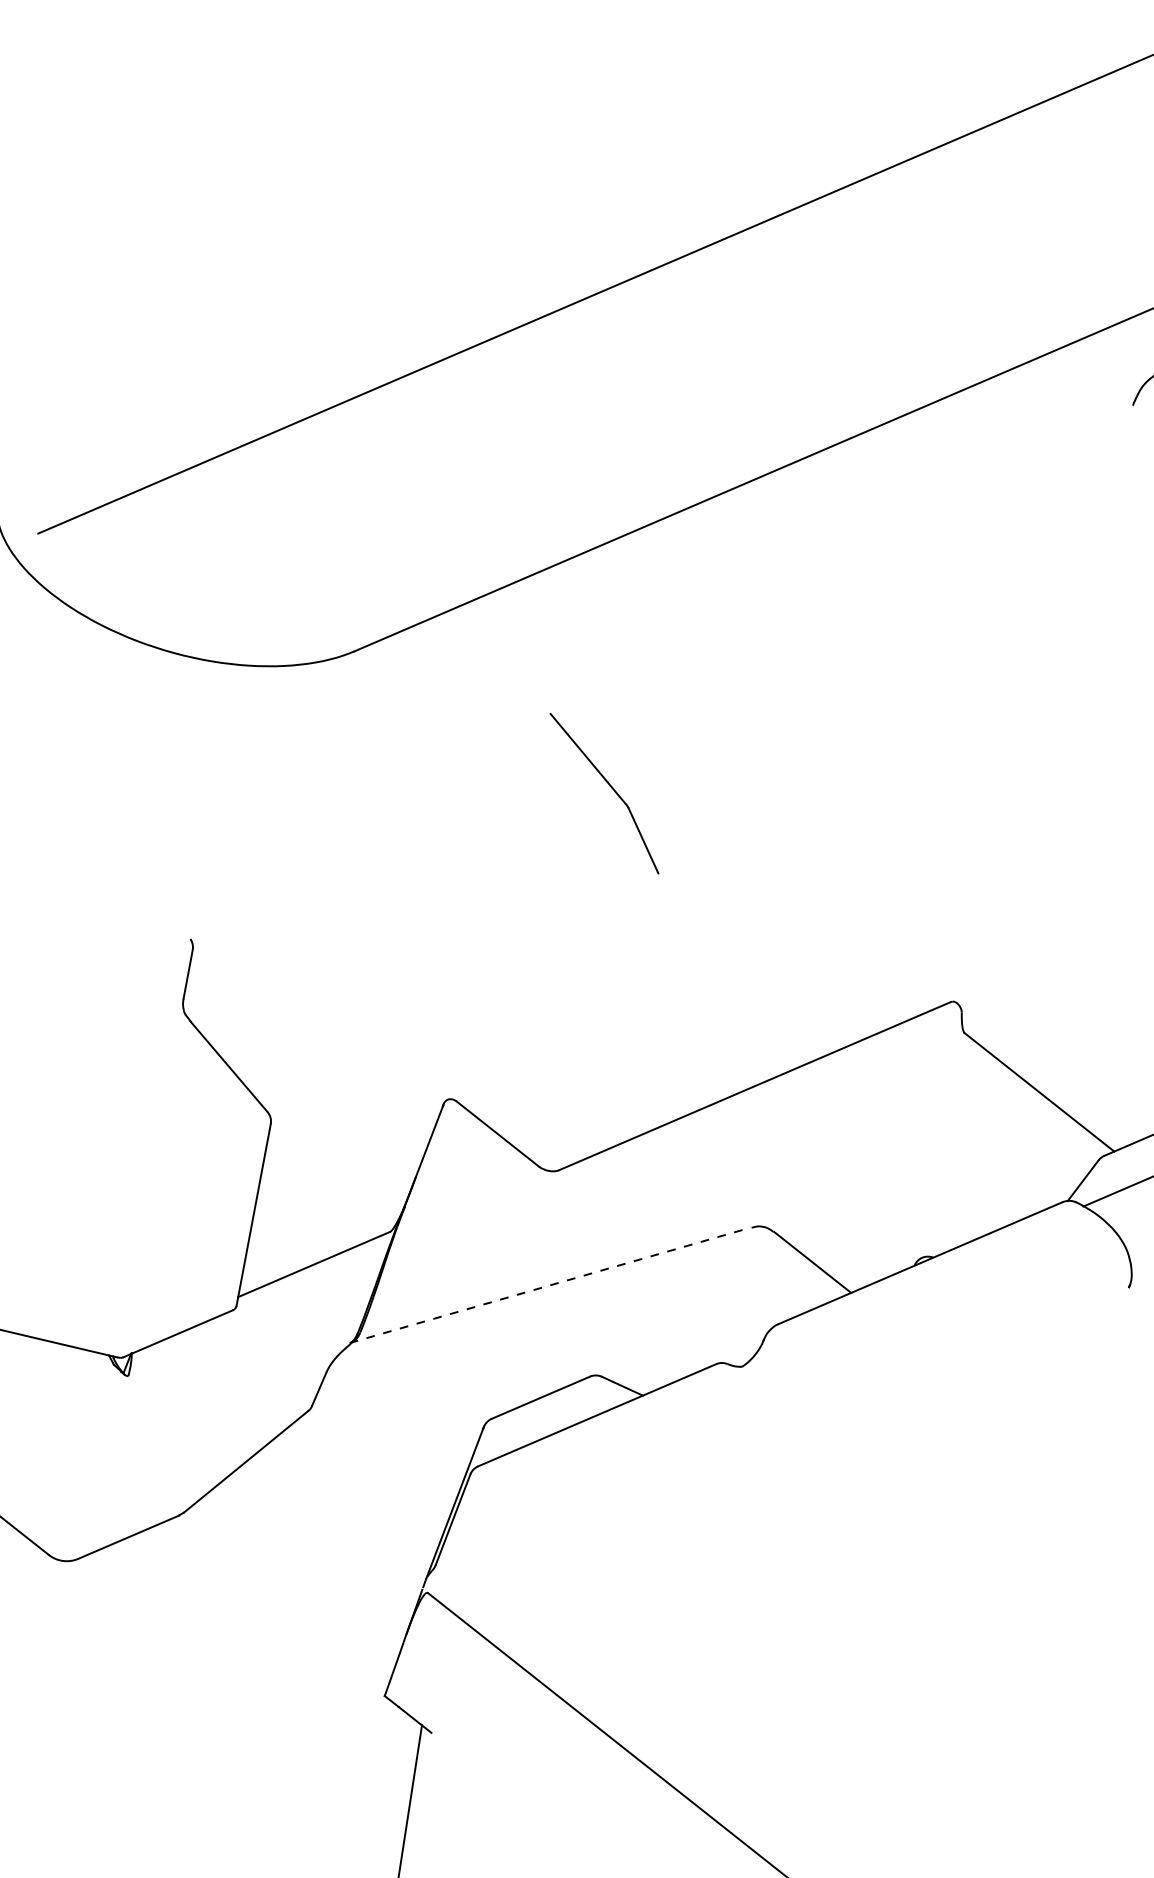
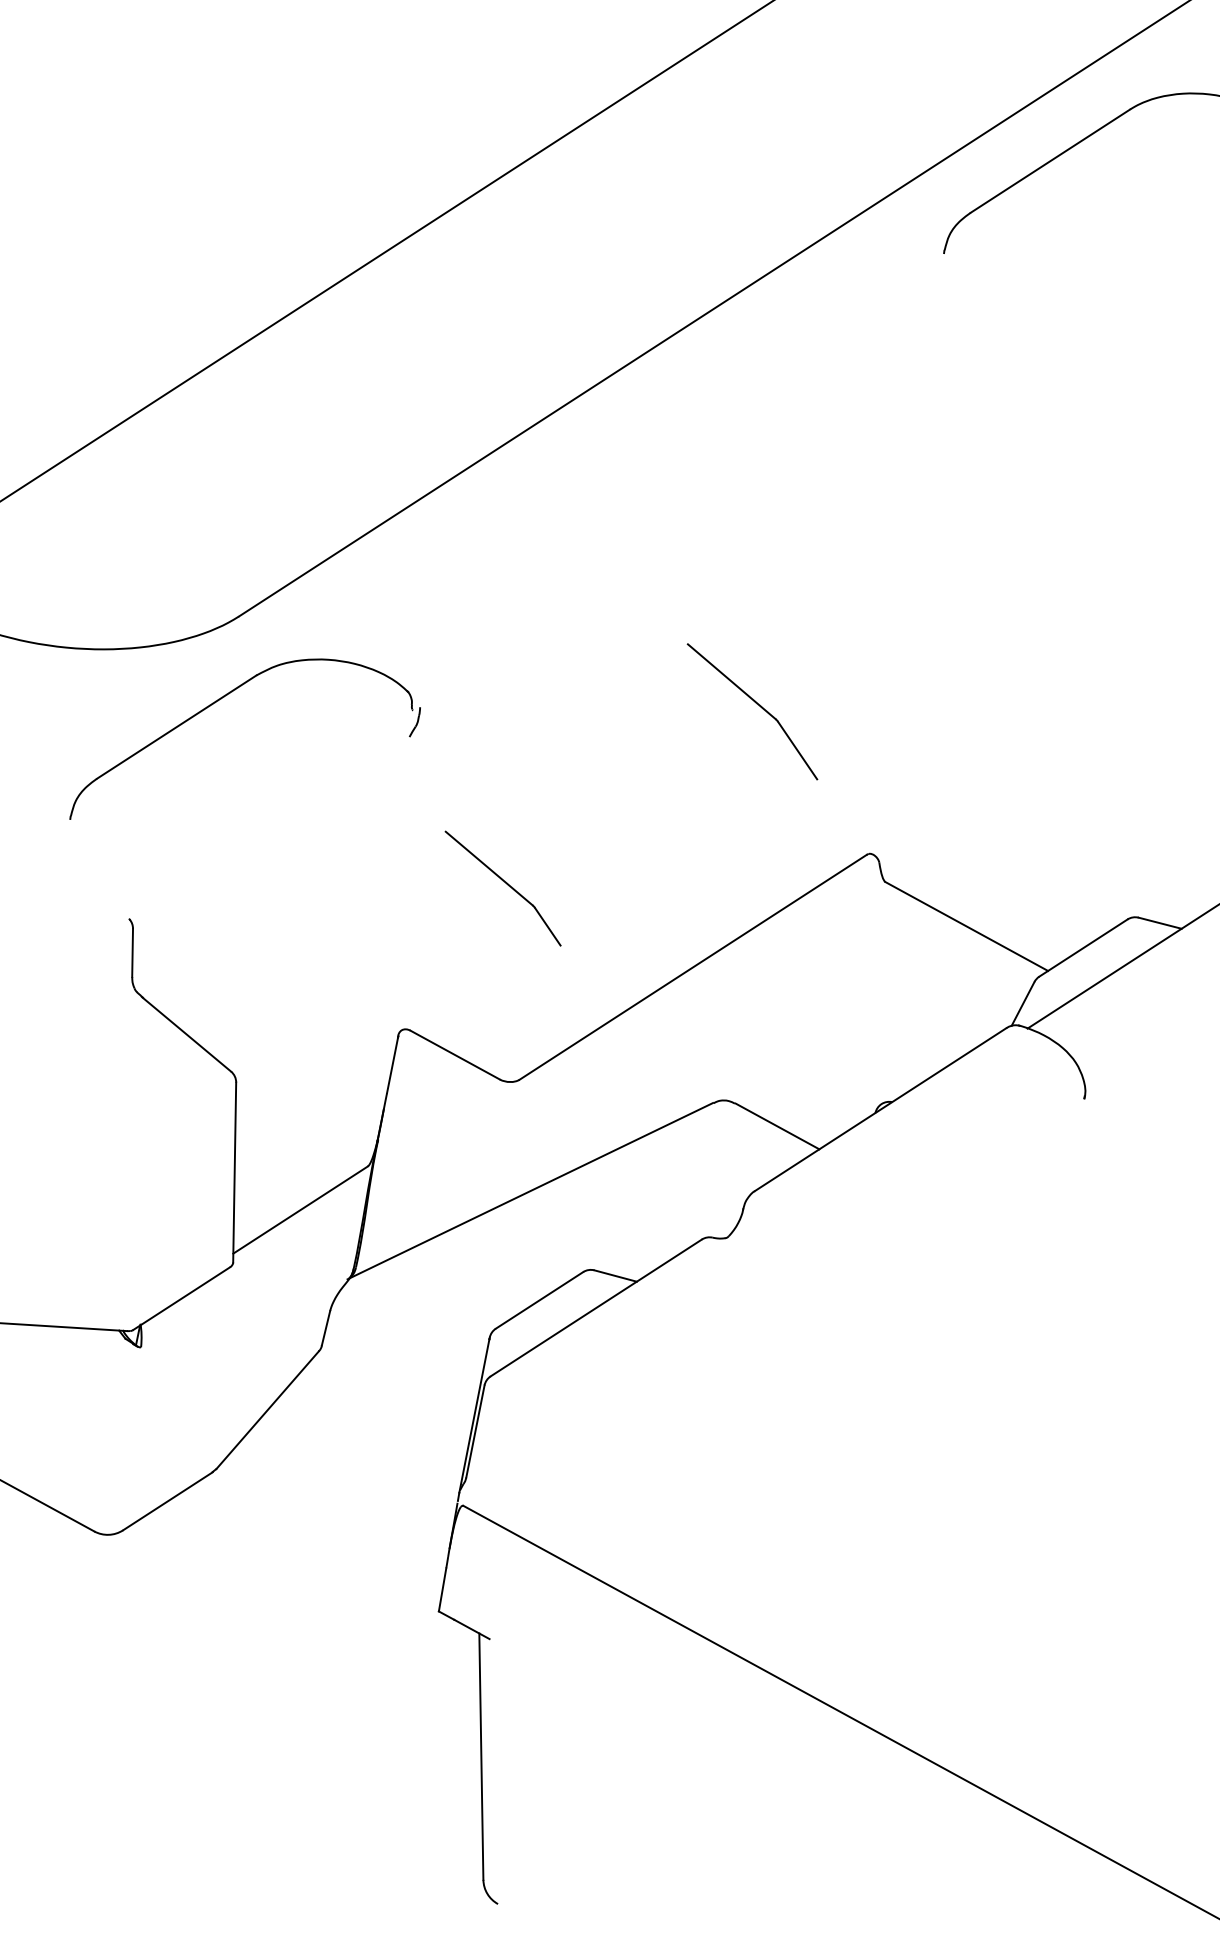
part: (318, 734) -> (218, 701), added
part: (609, 786) -> (756, 704), moved
part: (574, 973) -> (502, 888), added
line: (550, 1285) -> (530, 1191), dashed -> solid

